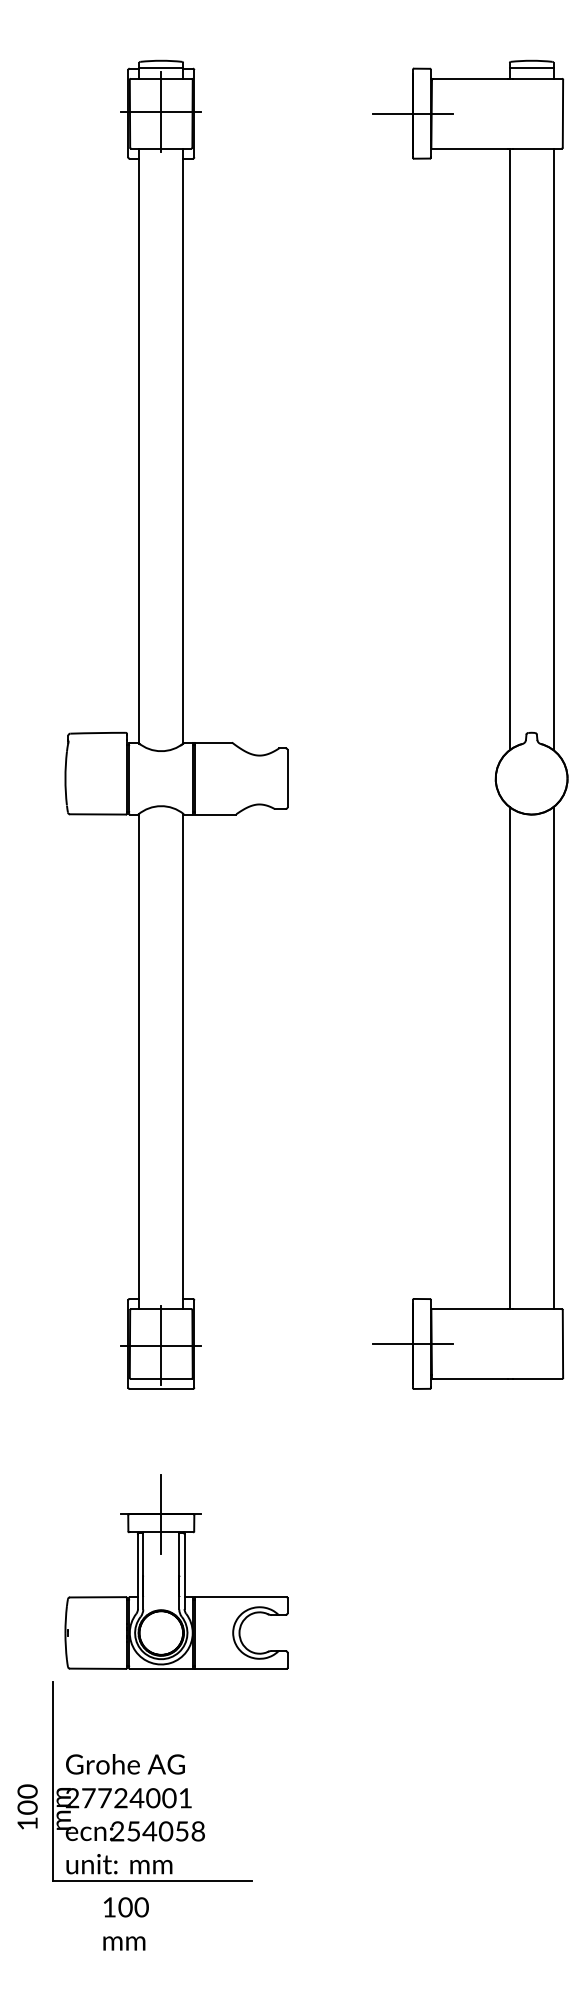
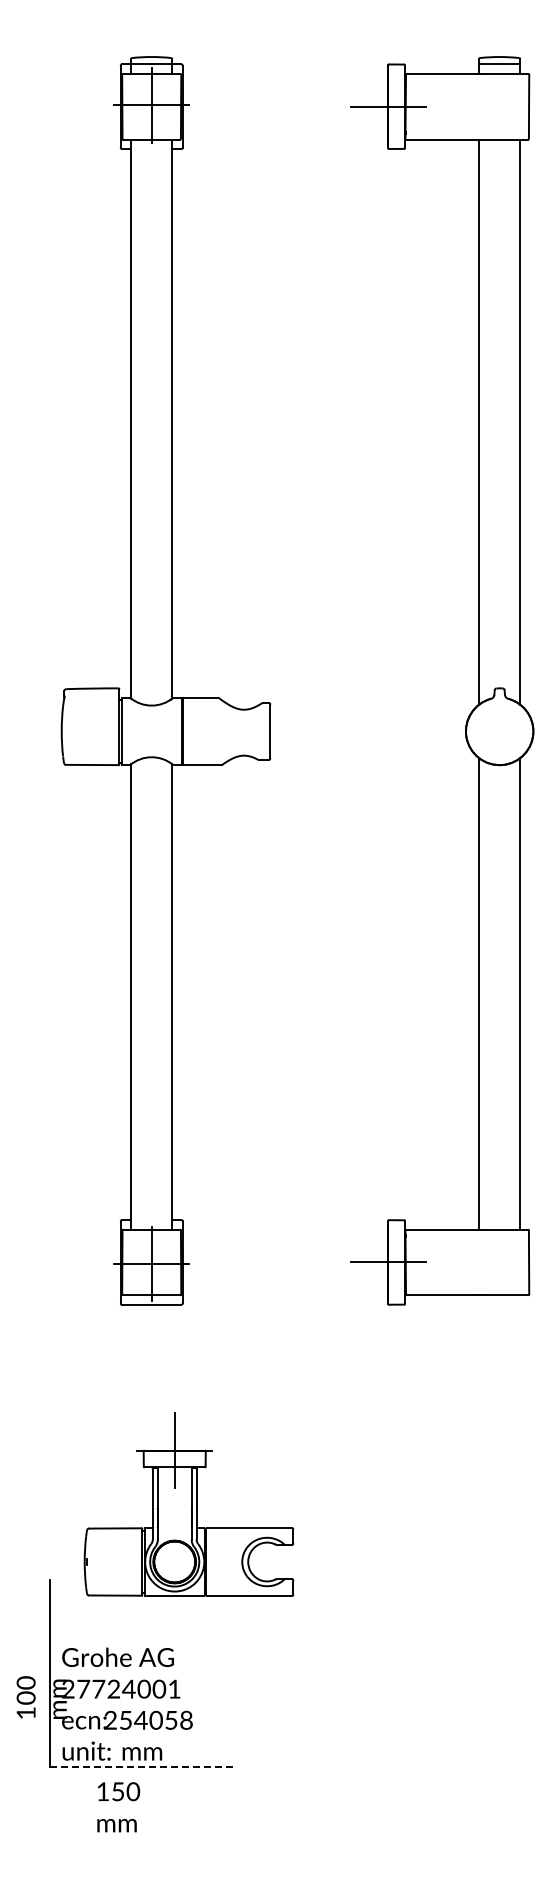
part: (175, 1571) -> (188, 1504), moved
line: (152, 1880) -> (143, 1766), solid -> dashed
text: (124, 1907) -> (117, 1791), 100 -> 150

